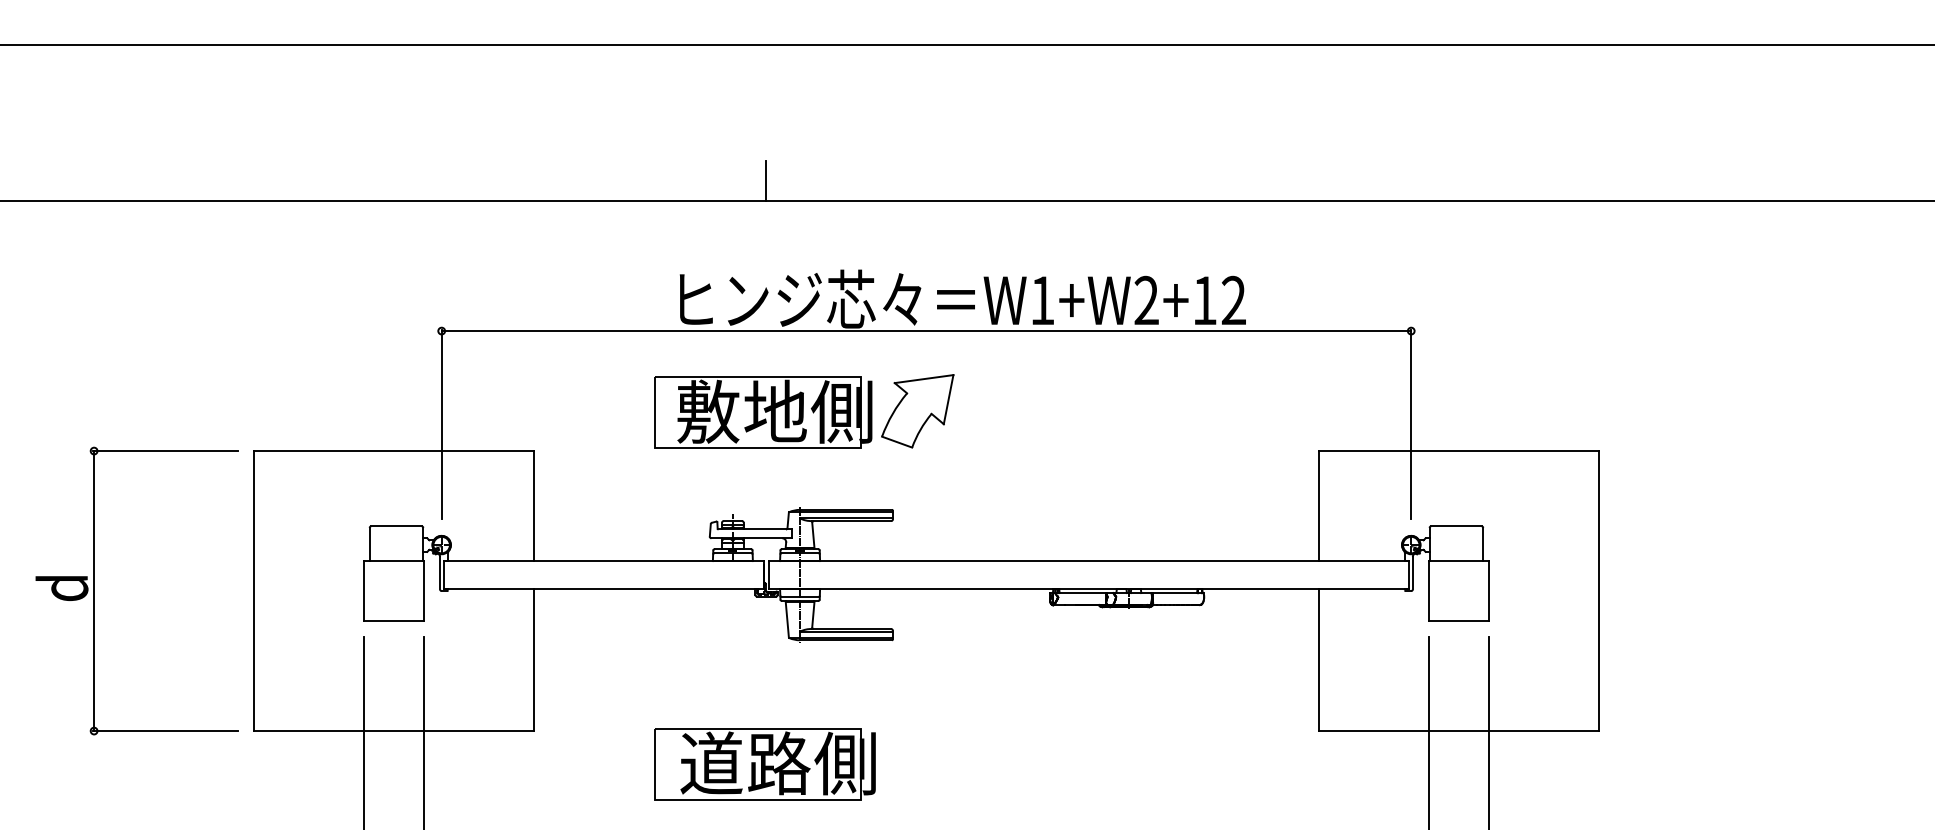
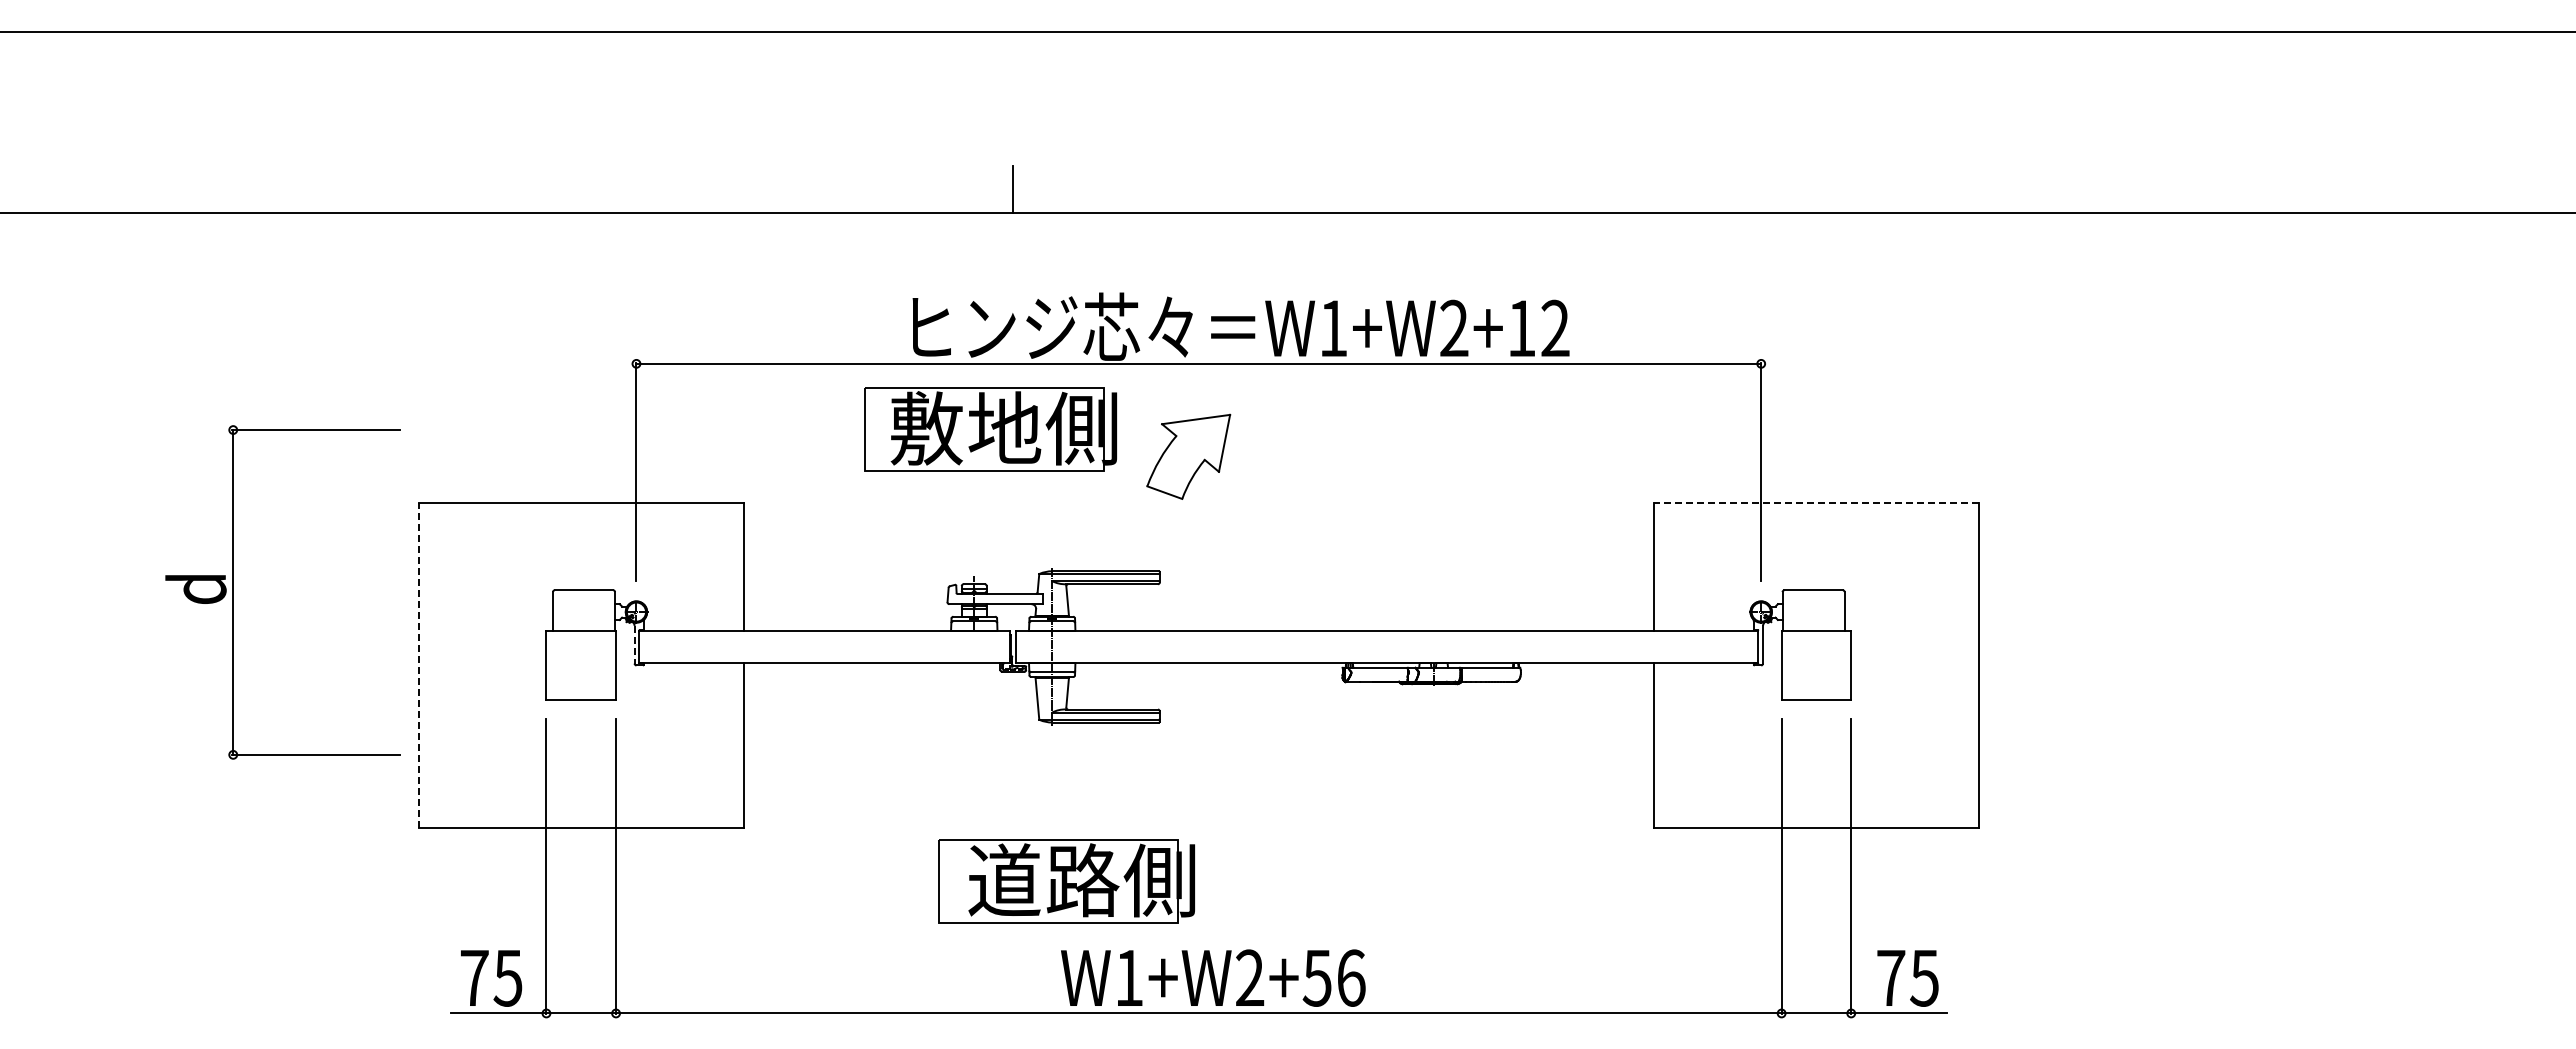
part: (763, 412) -> (990, 429), moved
line: (1458, 451) -> (1815, 503), solid -> dashed
line: (440, 573) -> (634, 644), solid -> dashed
line: (253, 590) -> (418, 664), solid -> dashed
part: (94, 591) -> (233, 592), moved
part: (764, 764) -> (1066, 881), moved

